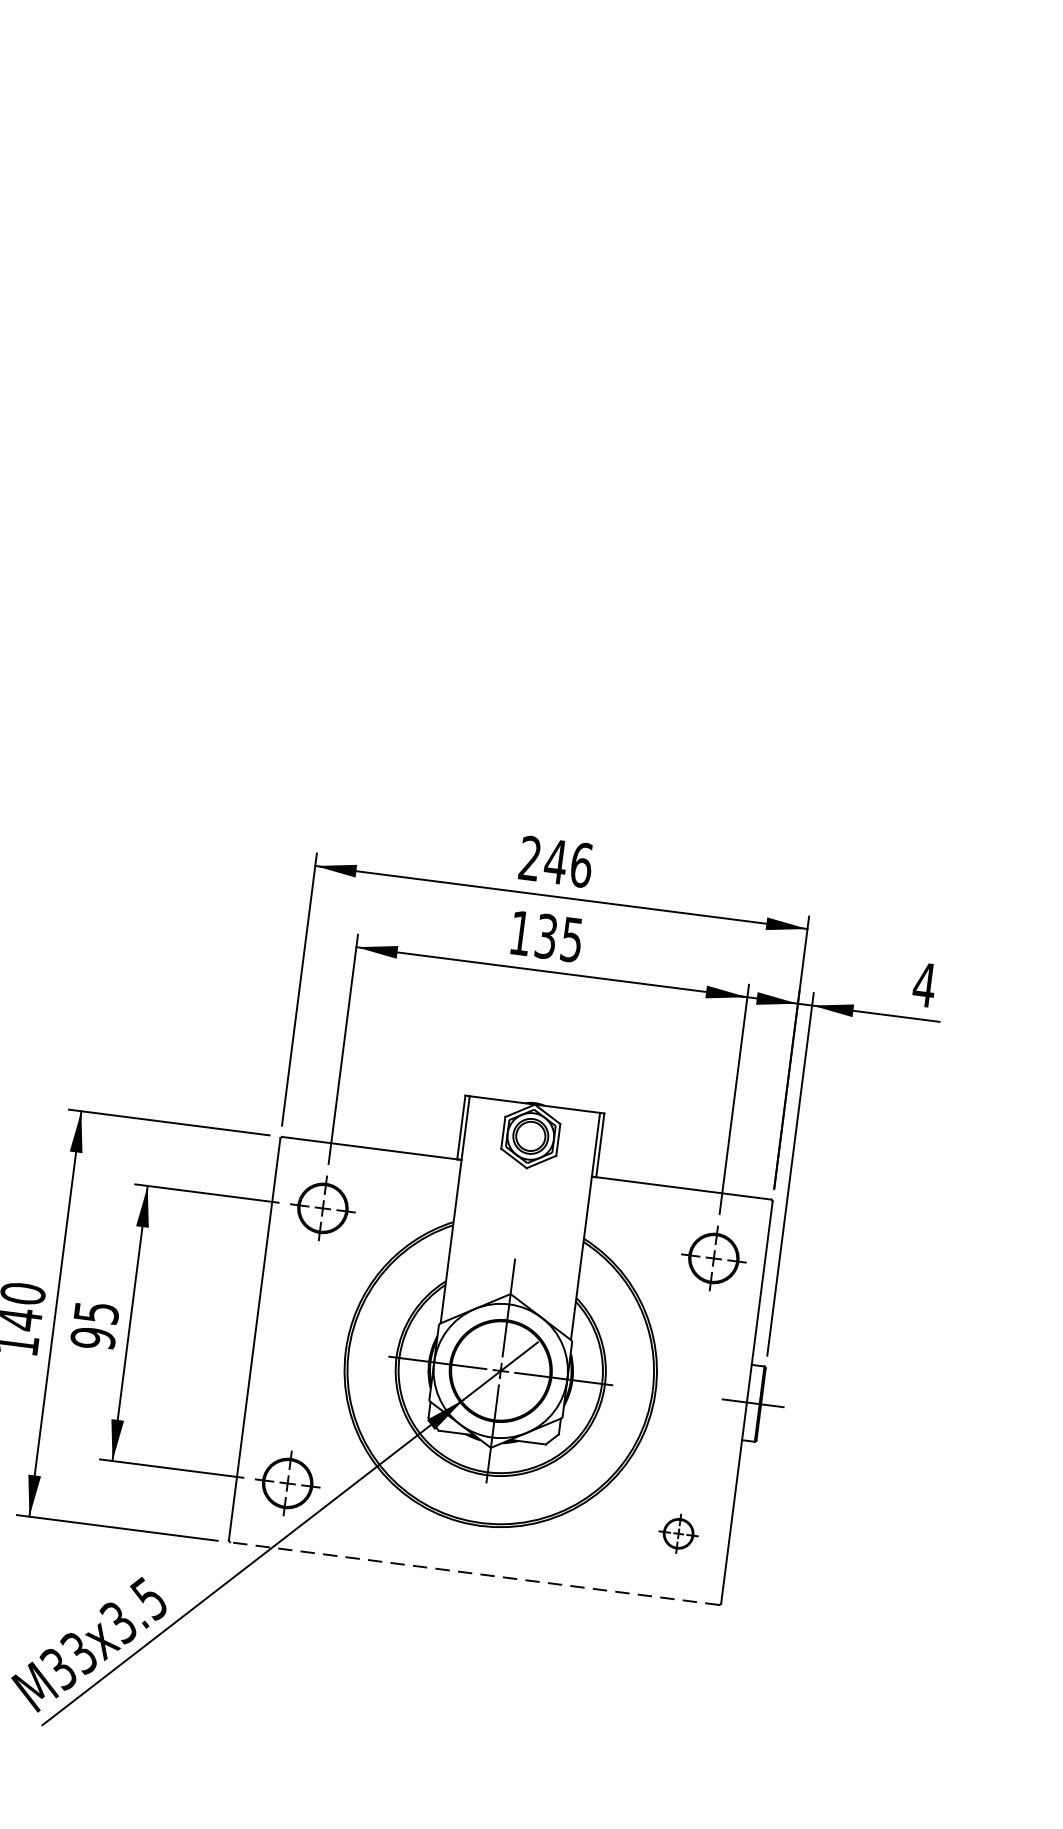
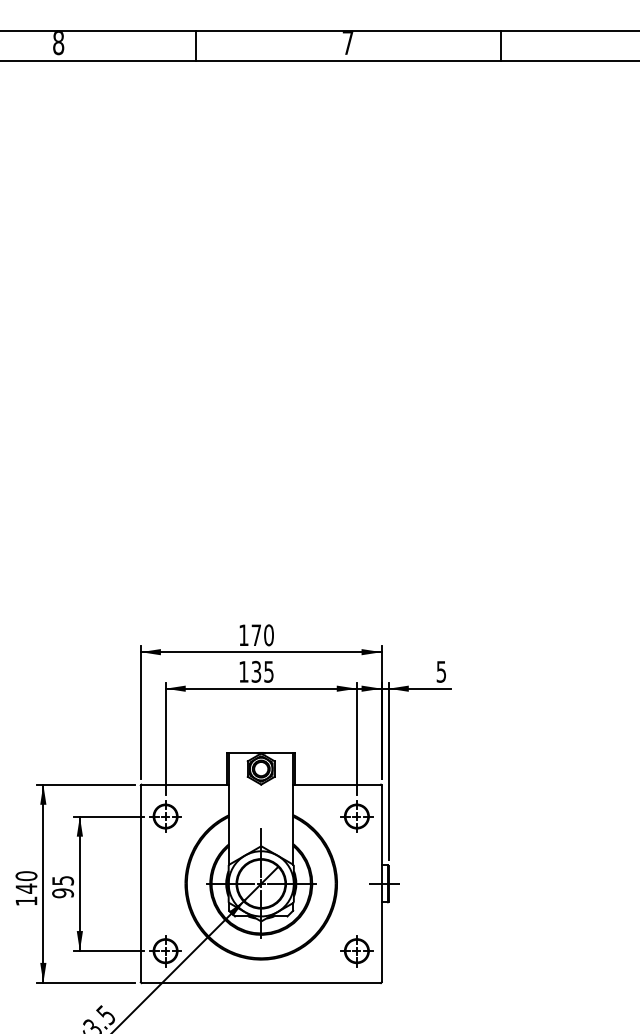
text: (556, 860) -> (256, 634), 246 -> 170
text: (924, 984) -> (441, 671), 4 -> 5
part: (677, 1534) -> (356, 951), size x1.67
line: (475, 1574) -> (261, 983), dashed -> solid

